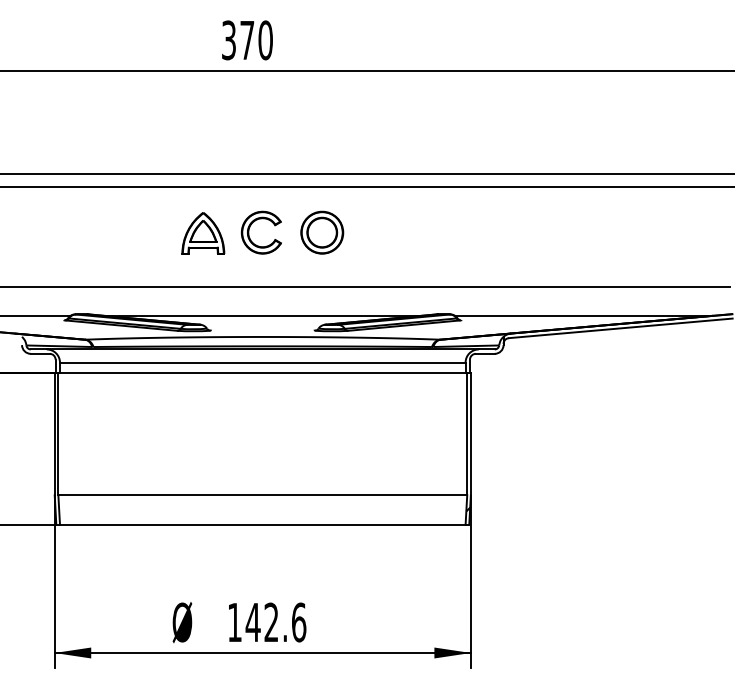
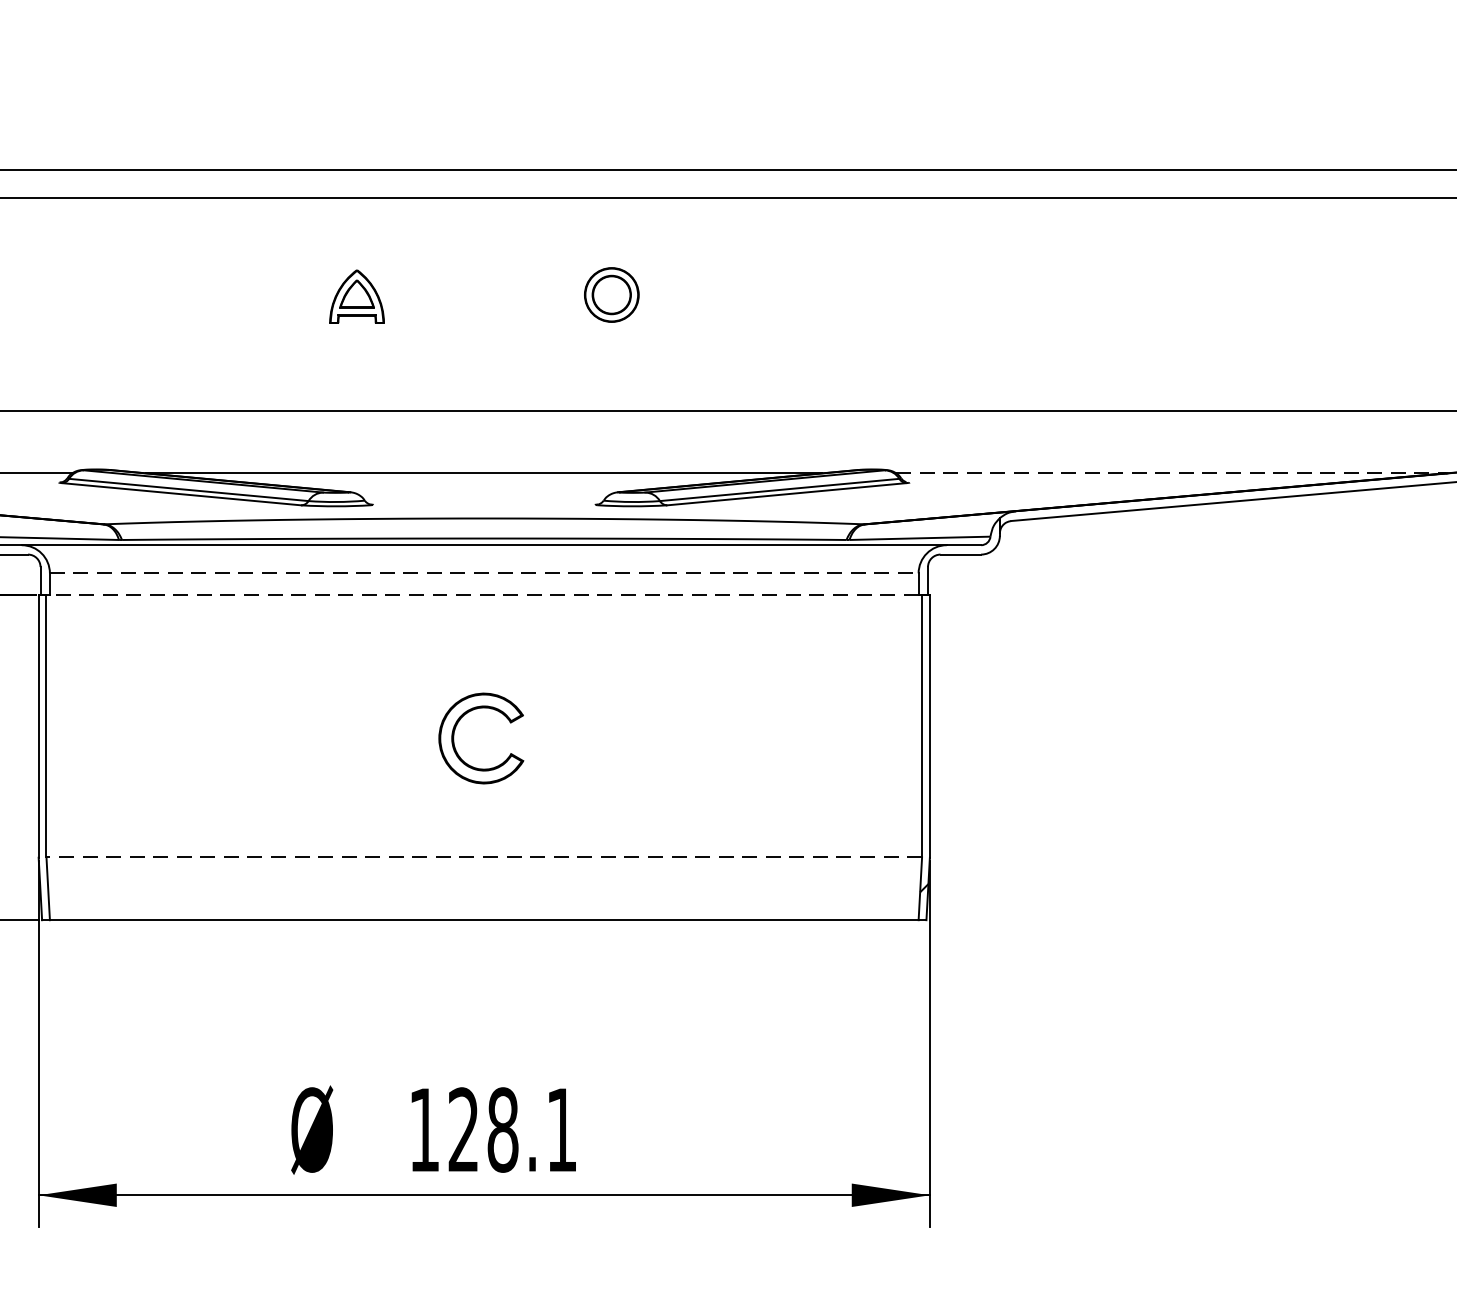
part: (249, 232) -> (455, 738), moved
part: (322, 232) -> (612, 294), size x0.6
part: (203, 233) -> (357, 296), size x0.6
line: (583, 315) -> (1171, 472), solid -> dashed
line: (262, 362) -> (483, 573), solid -> dashed
line: (262, 372) -> (483, 594), solid -> dashed
line: (262, 495) -> (483, 857), solid -> dashed
text: (275, 622) -> (511, 1129), 142.6 -> 128.1

